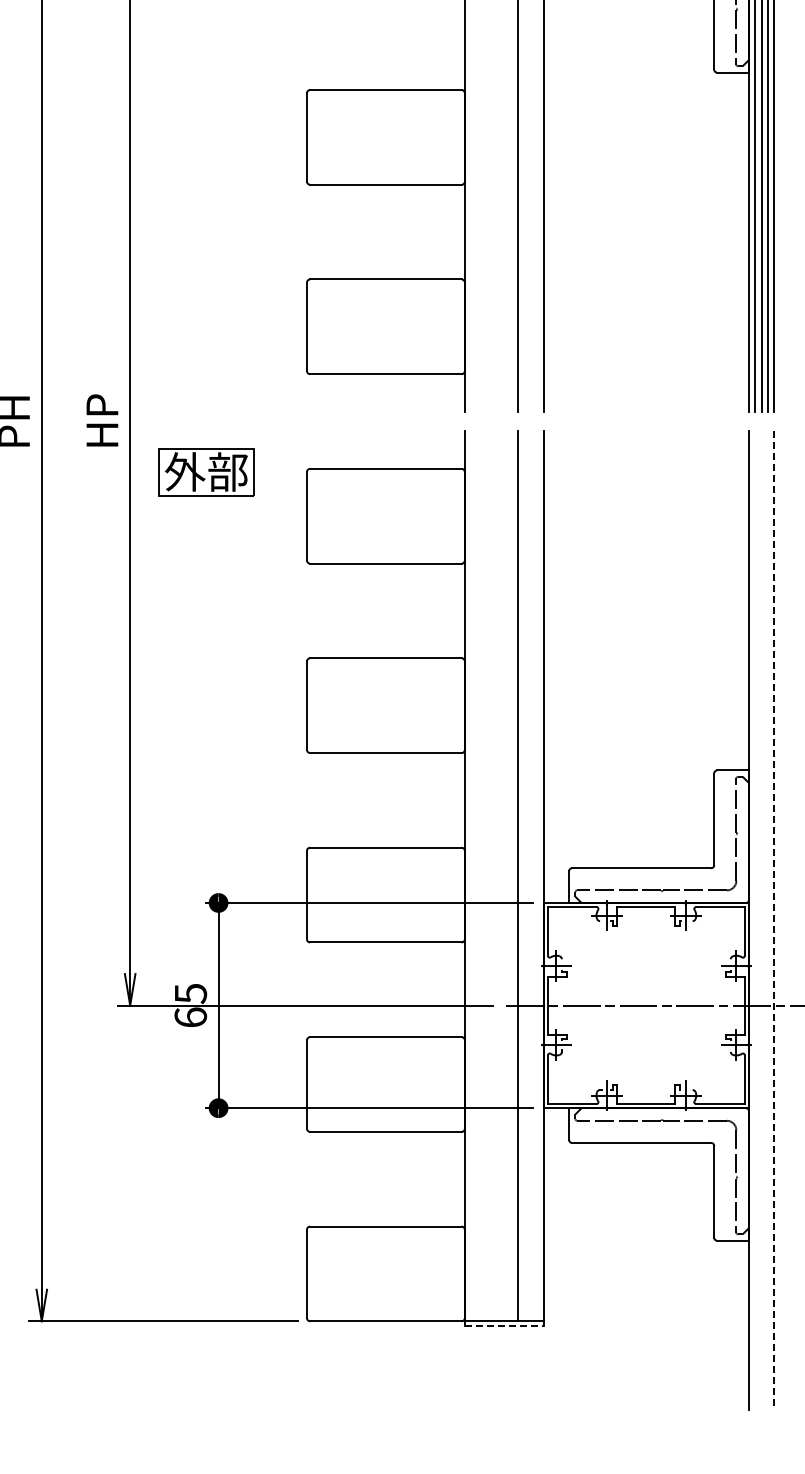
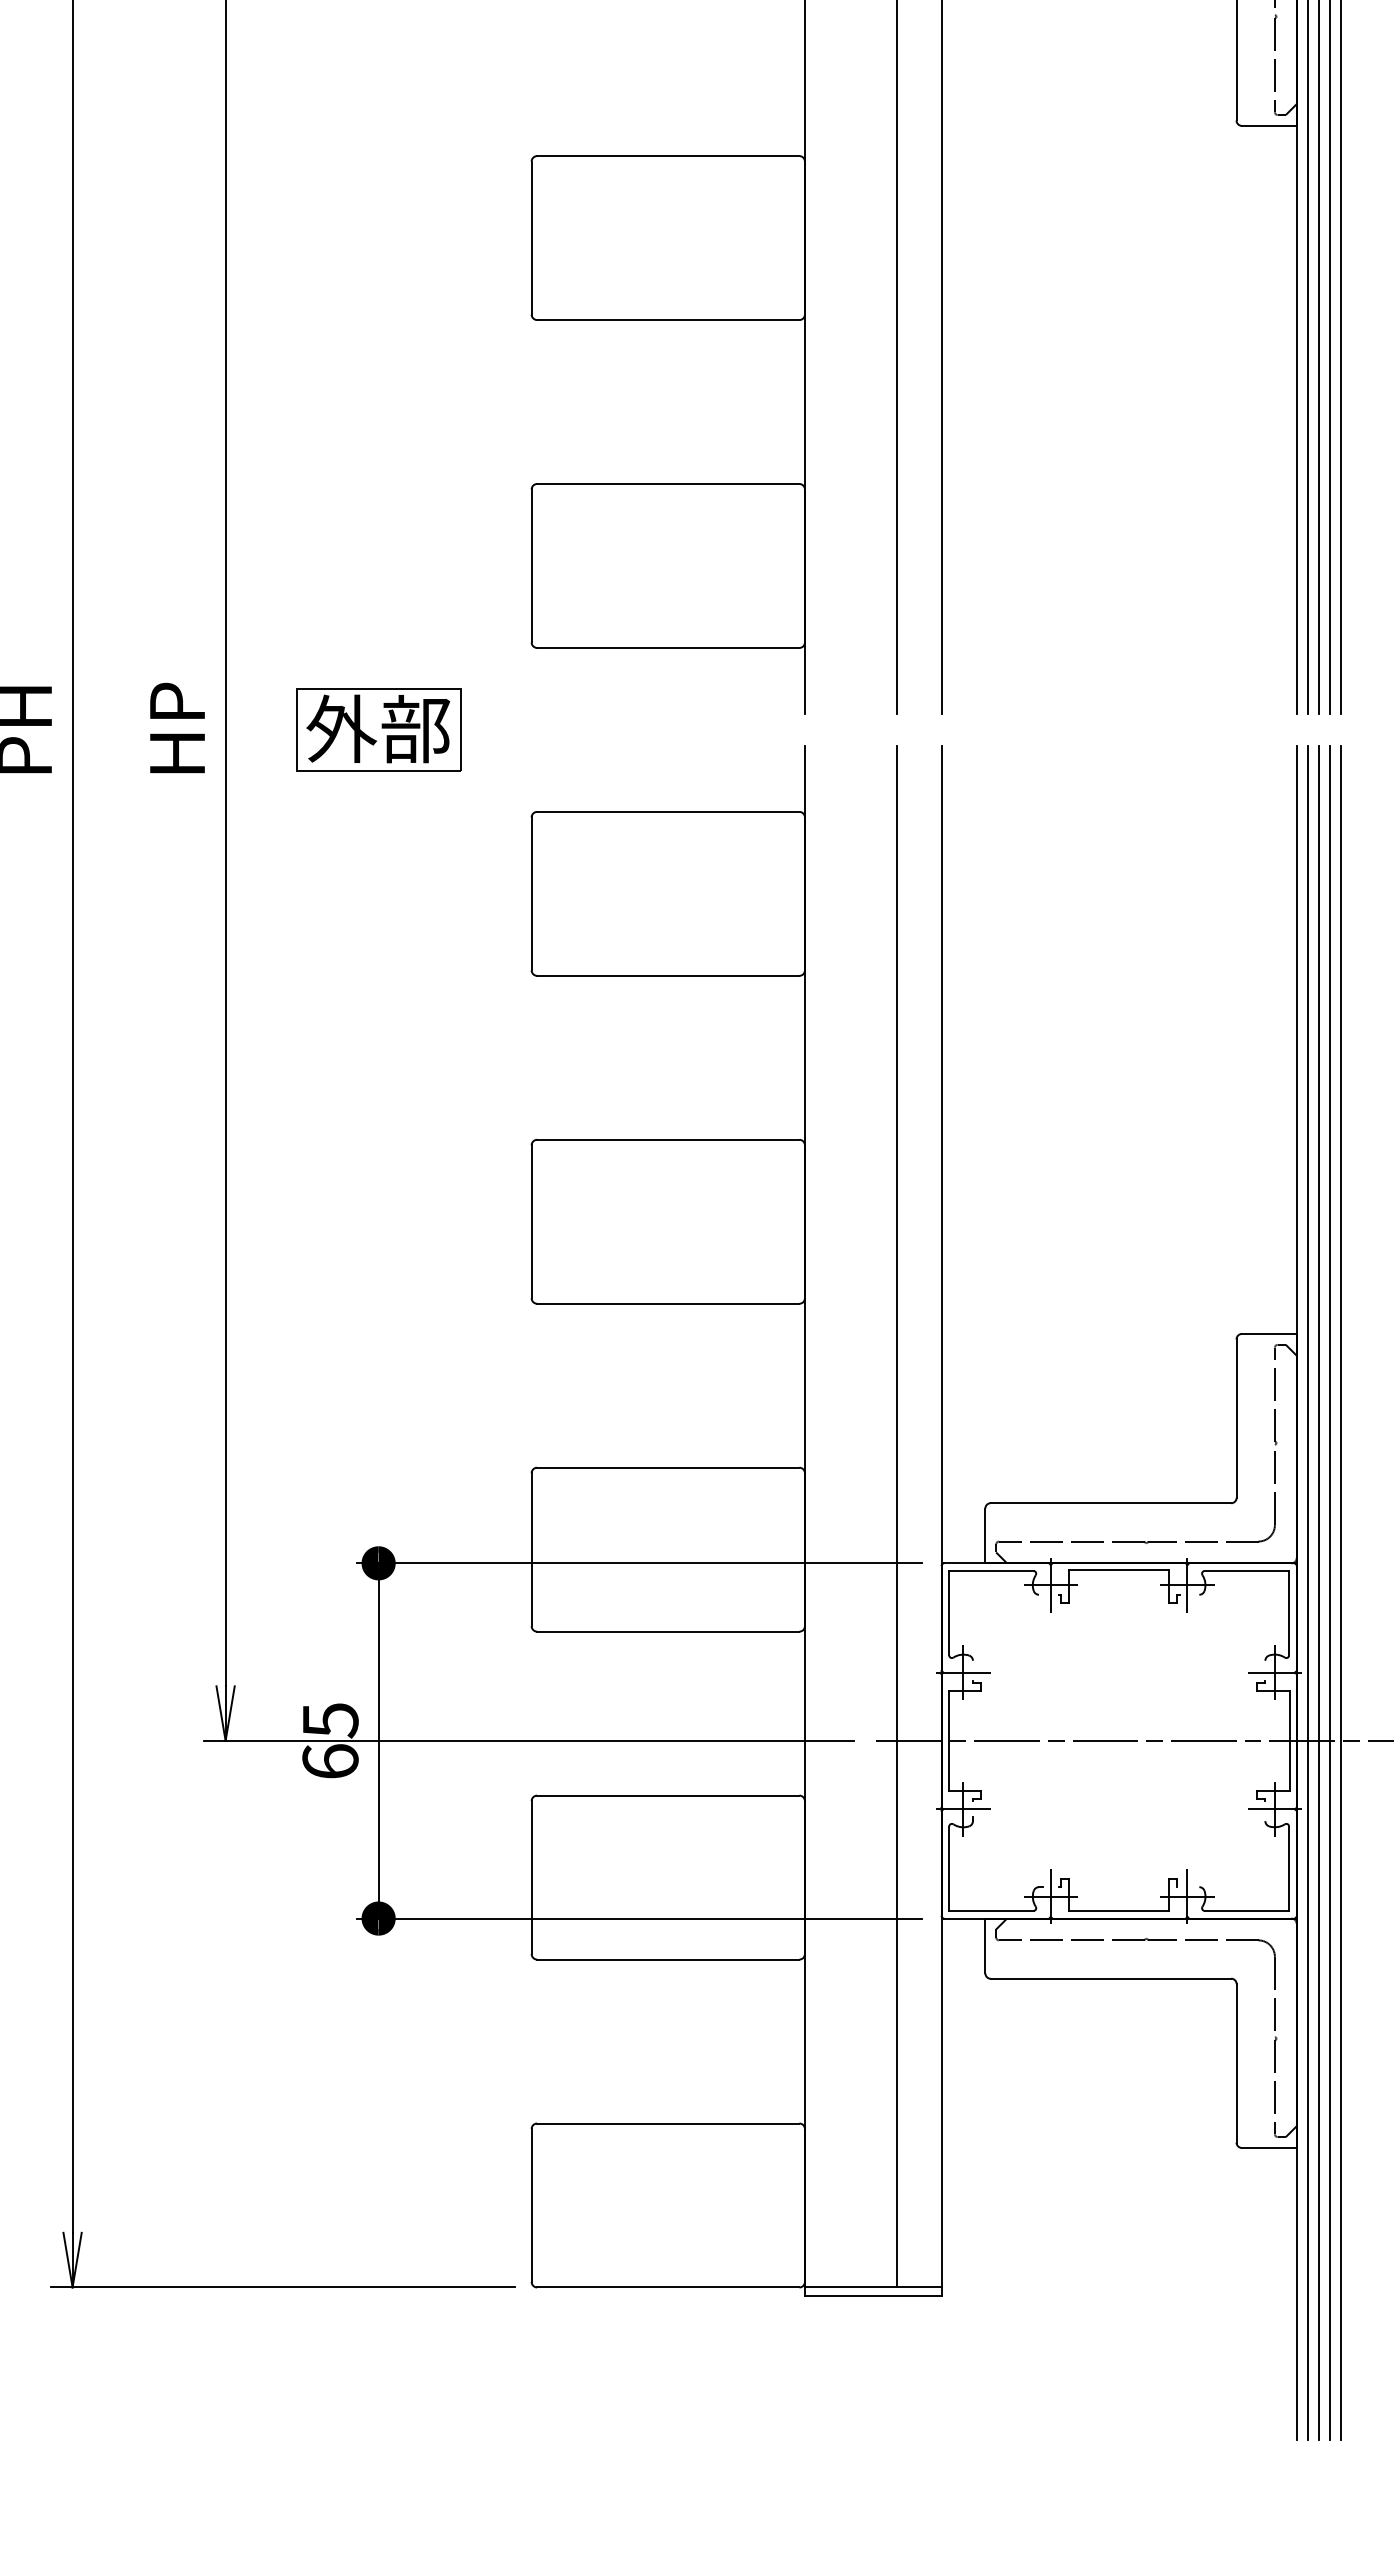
part: (206, 472) -> (378, 729), moved
line: (755, 920) -> (1308, 1593), added
line: (761, 920) -> (1318, 1593), added
line: (767, 920) -> (1328, 1593), added
line: (774, 920) -> (1340, 1593), dashed -> solid
line: (504, 1326) -> (873, 2296), dashed -> solid

